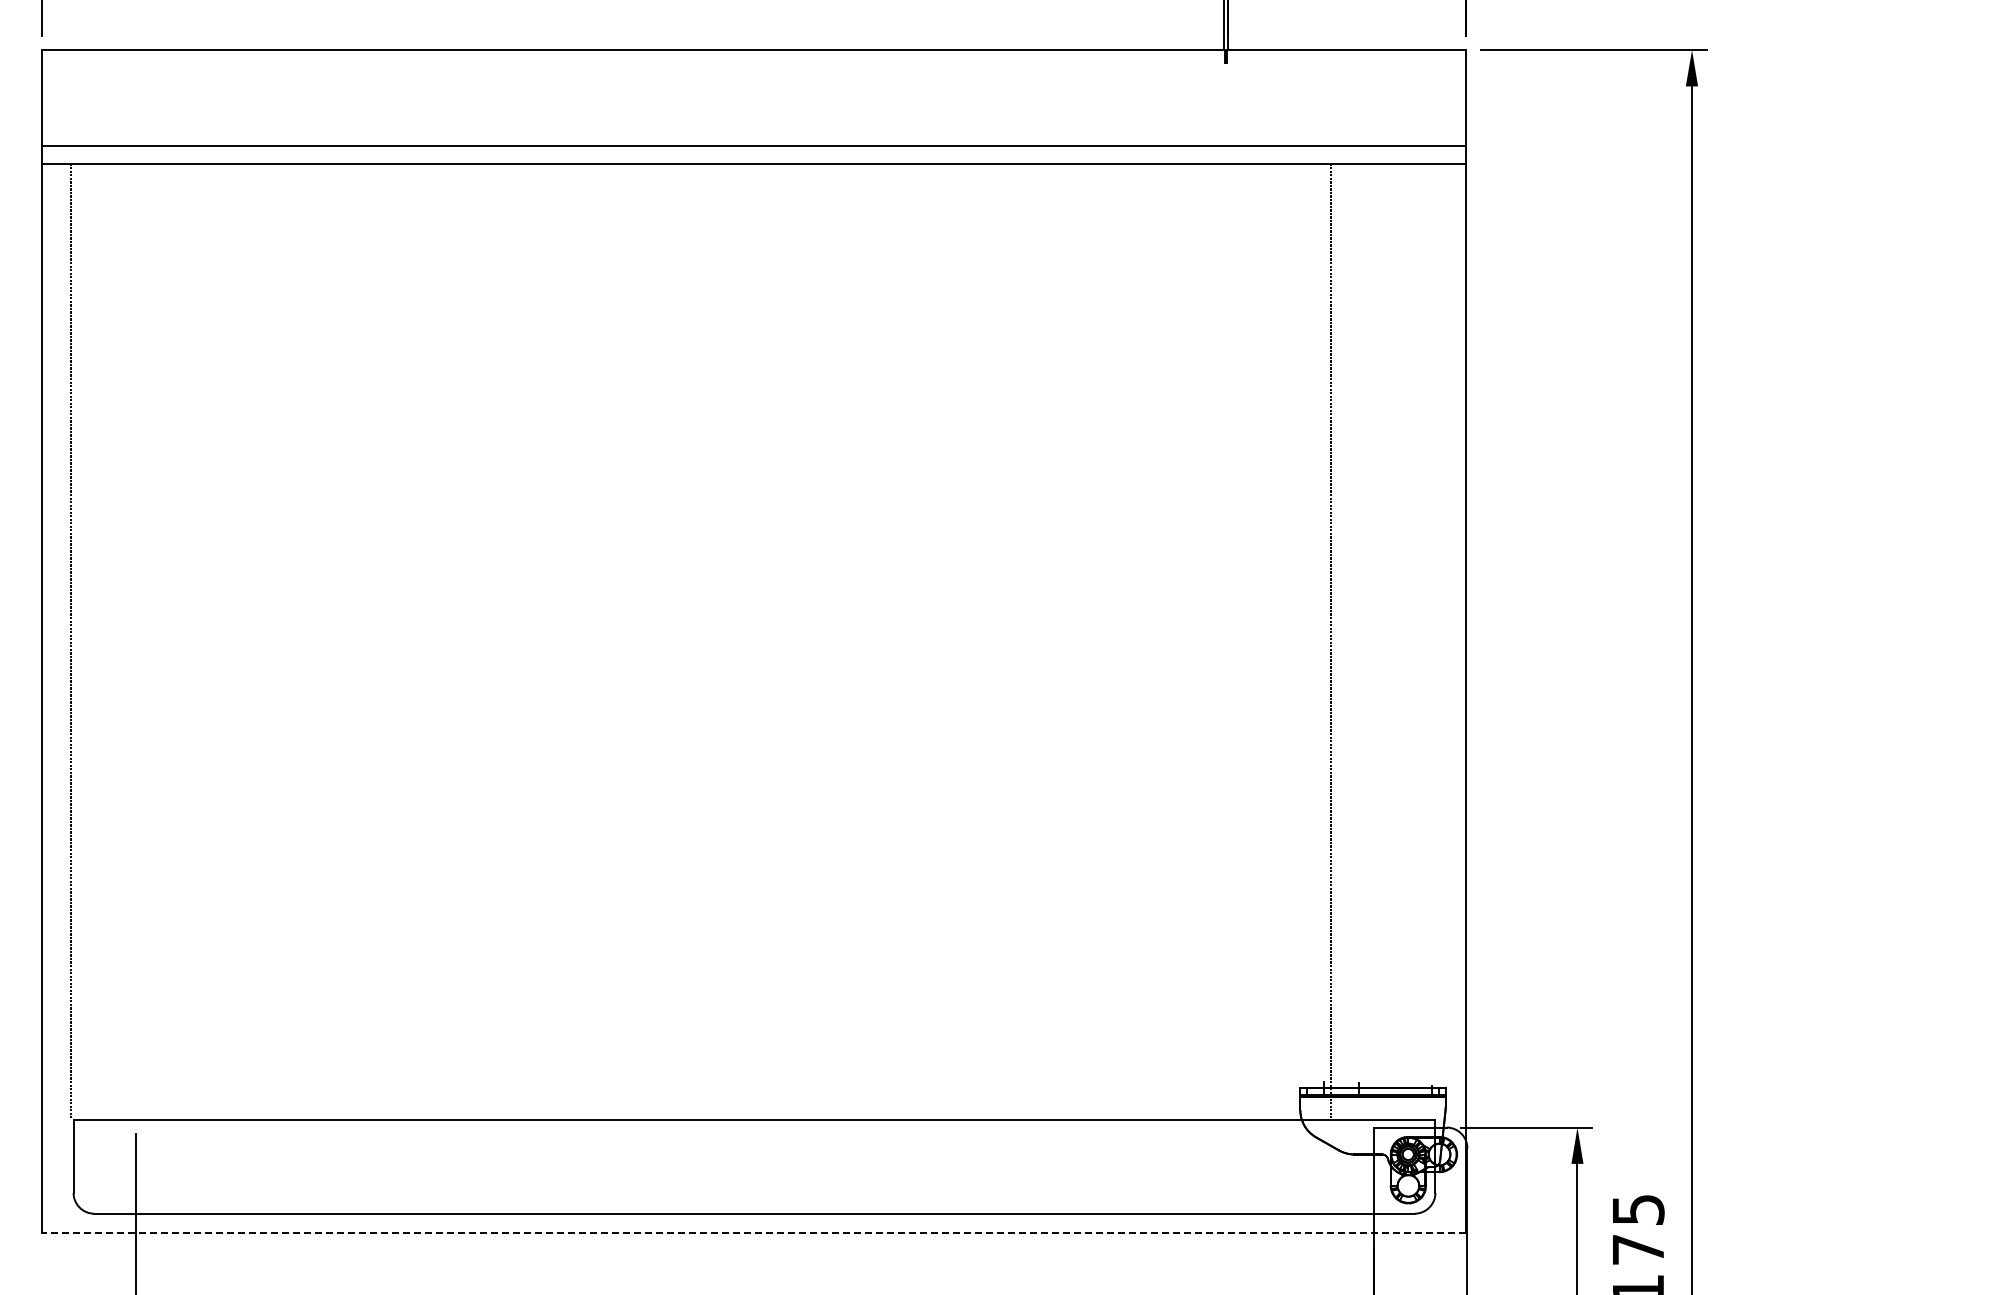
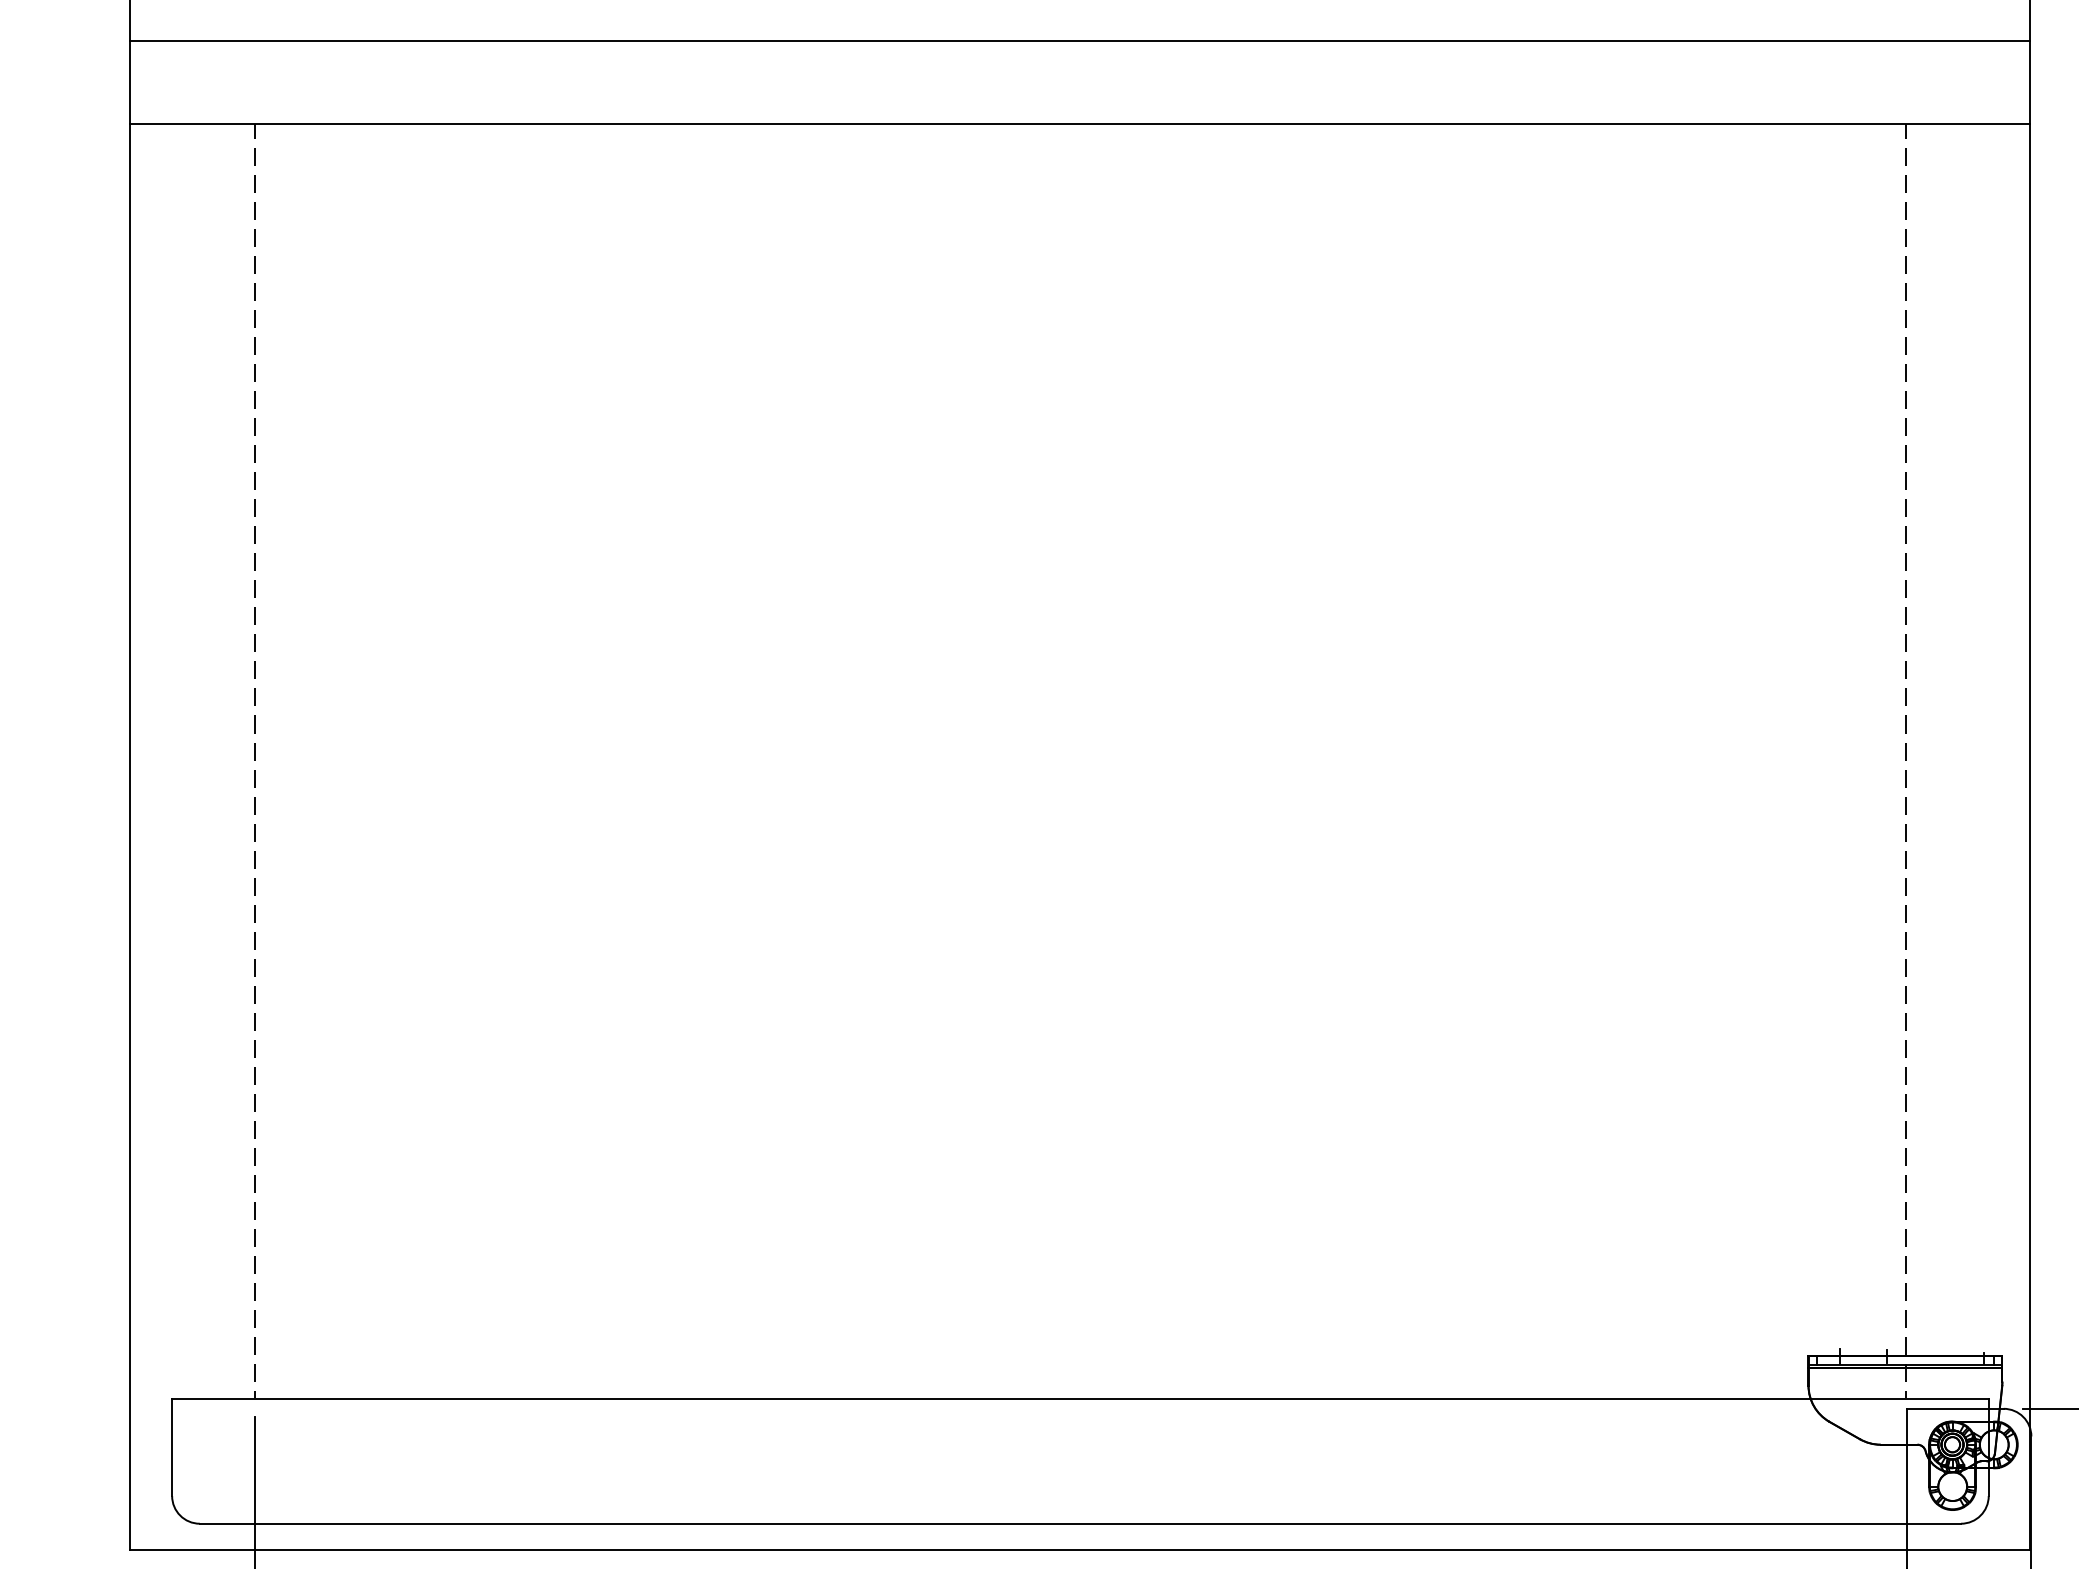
line: (754, 146) -> (1080, 41), moved
line: (70, 641) -> (254, 760), moved
line: (1331, 641) -> (1906, 760), moved
line: (753, 1233) -> (1079, 1550), dashed -> solid

